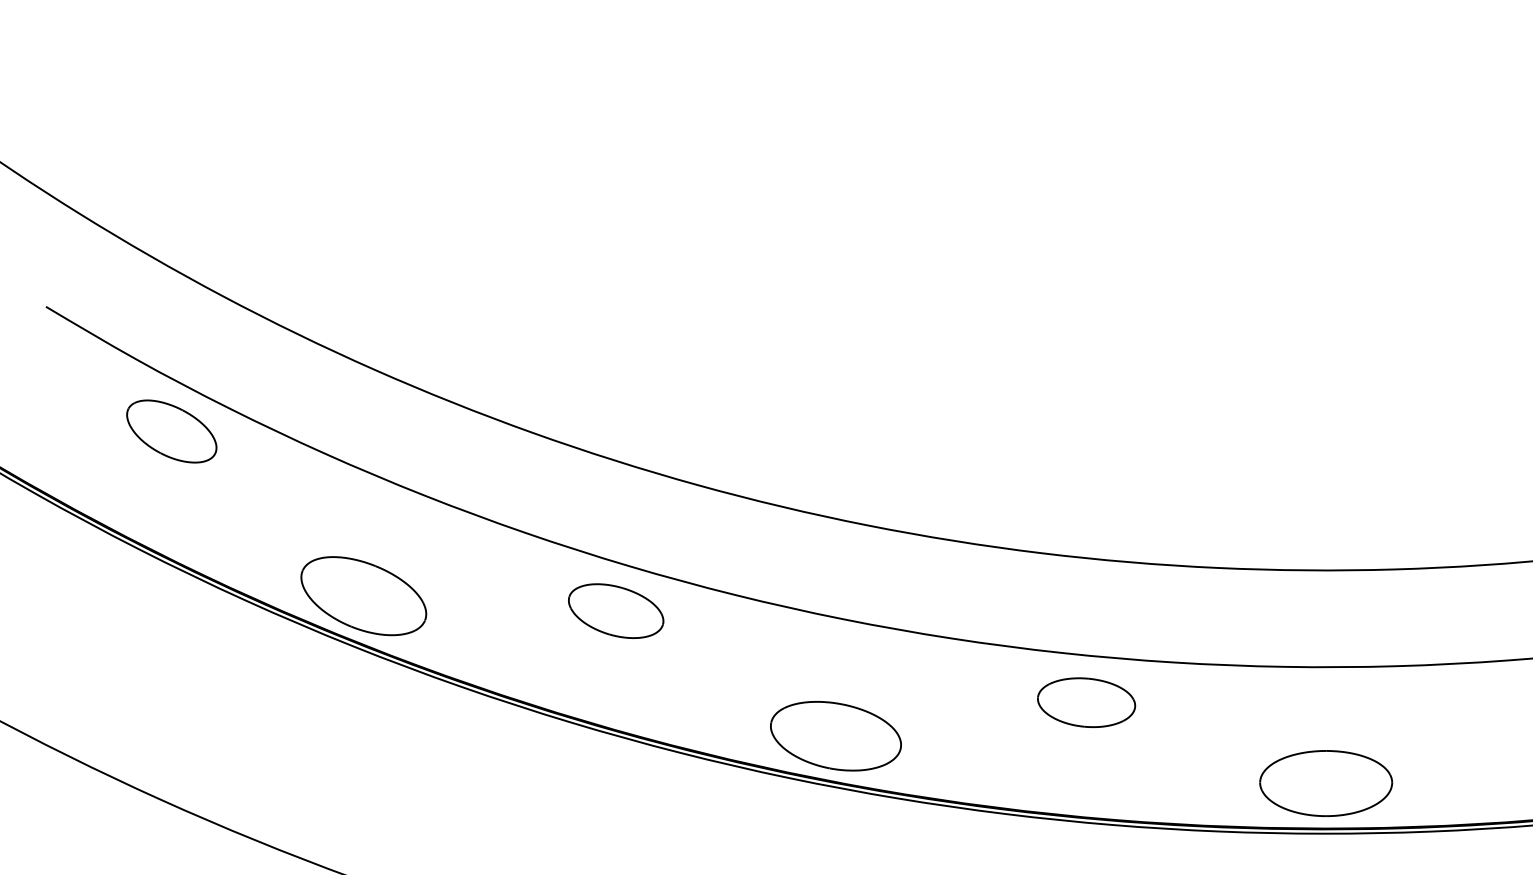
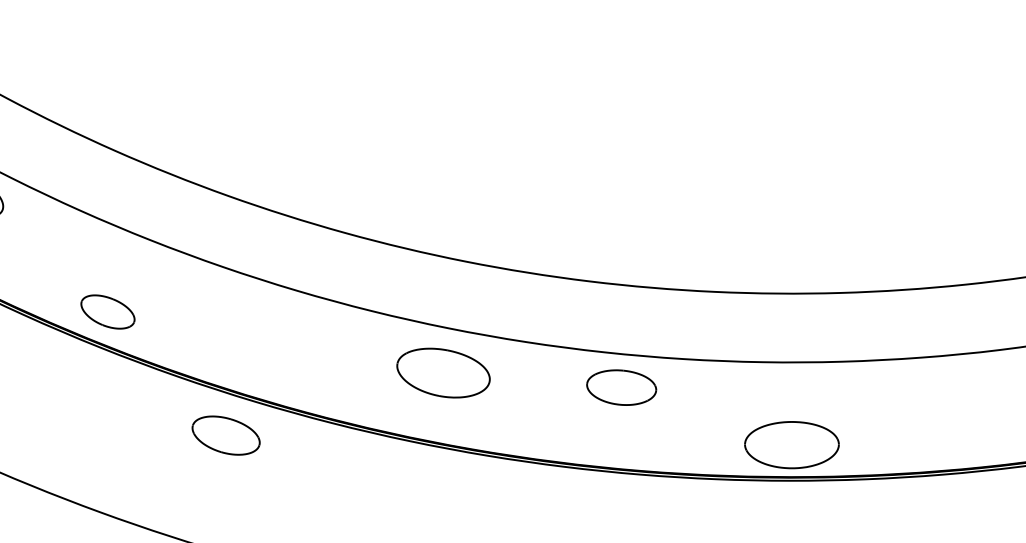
part: (363, 596) -> (107, 312), size x0.6
part: (616, 610) -> (226, 435), moved
part: (835, 736) -> (443, 373), moved

